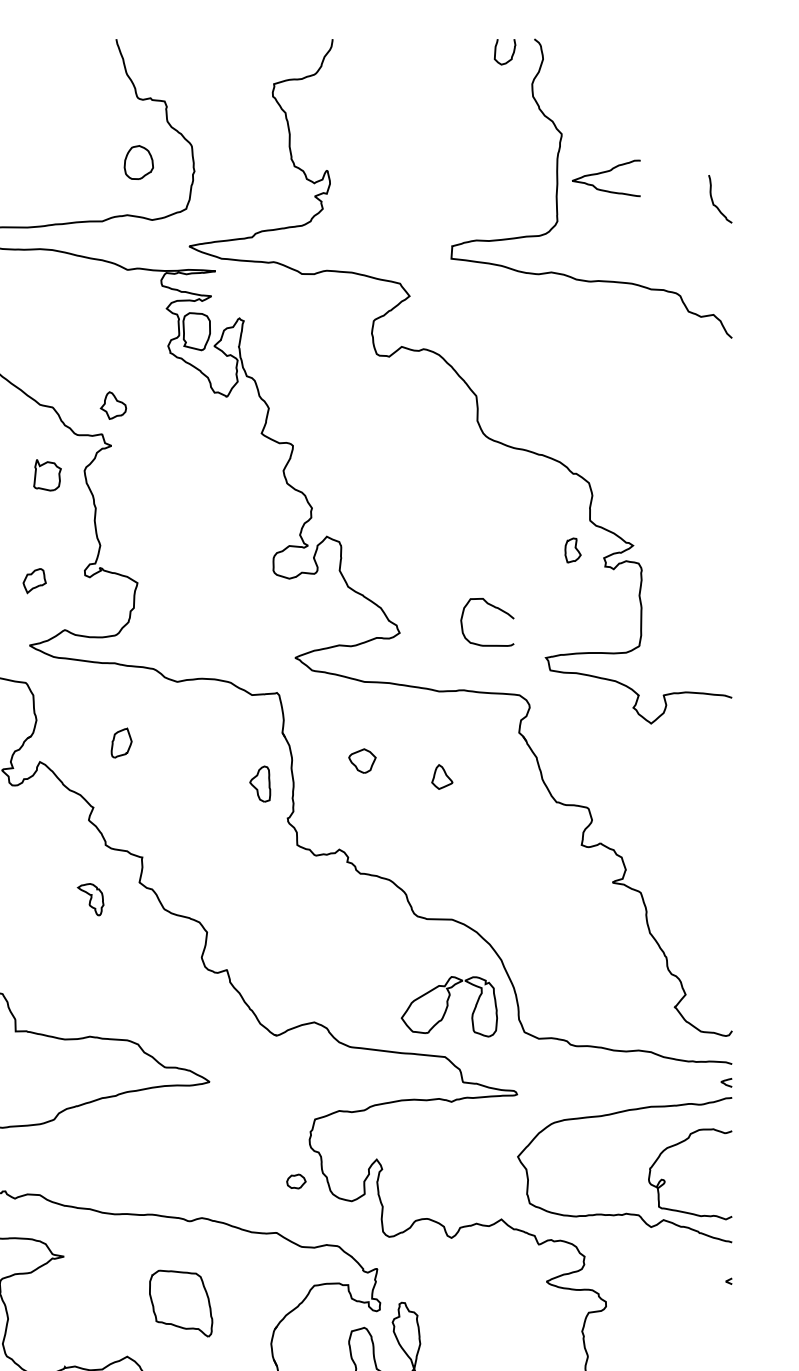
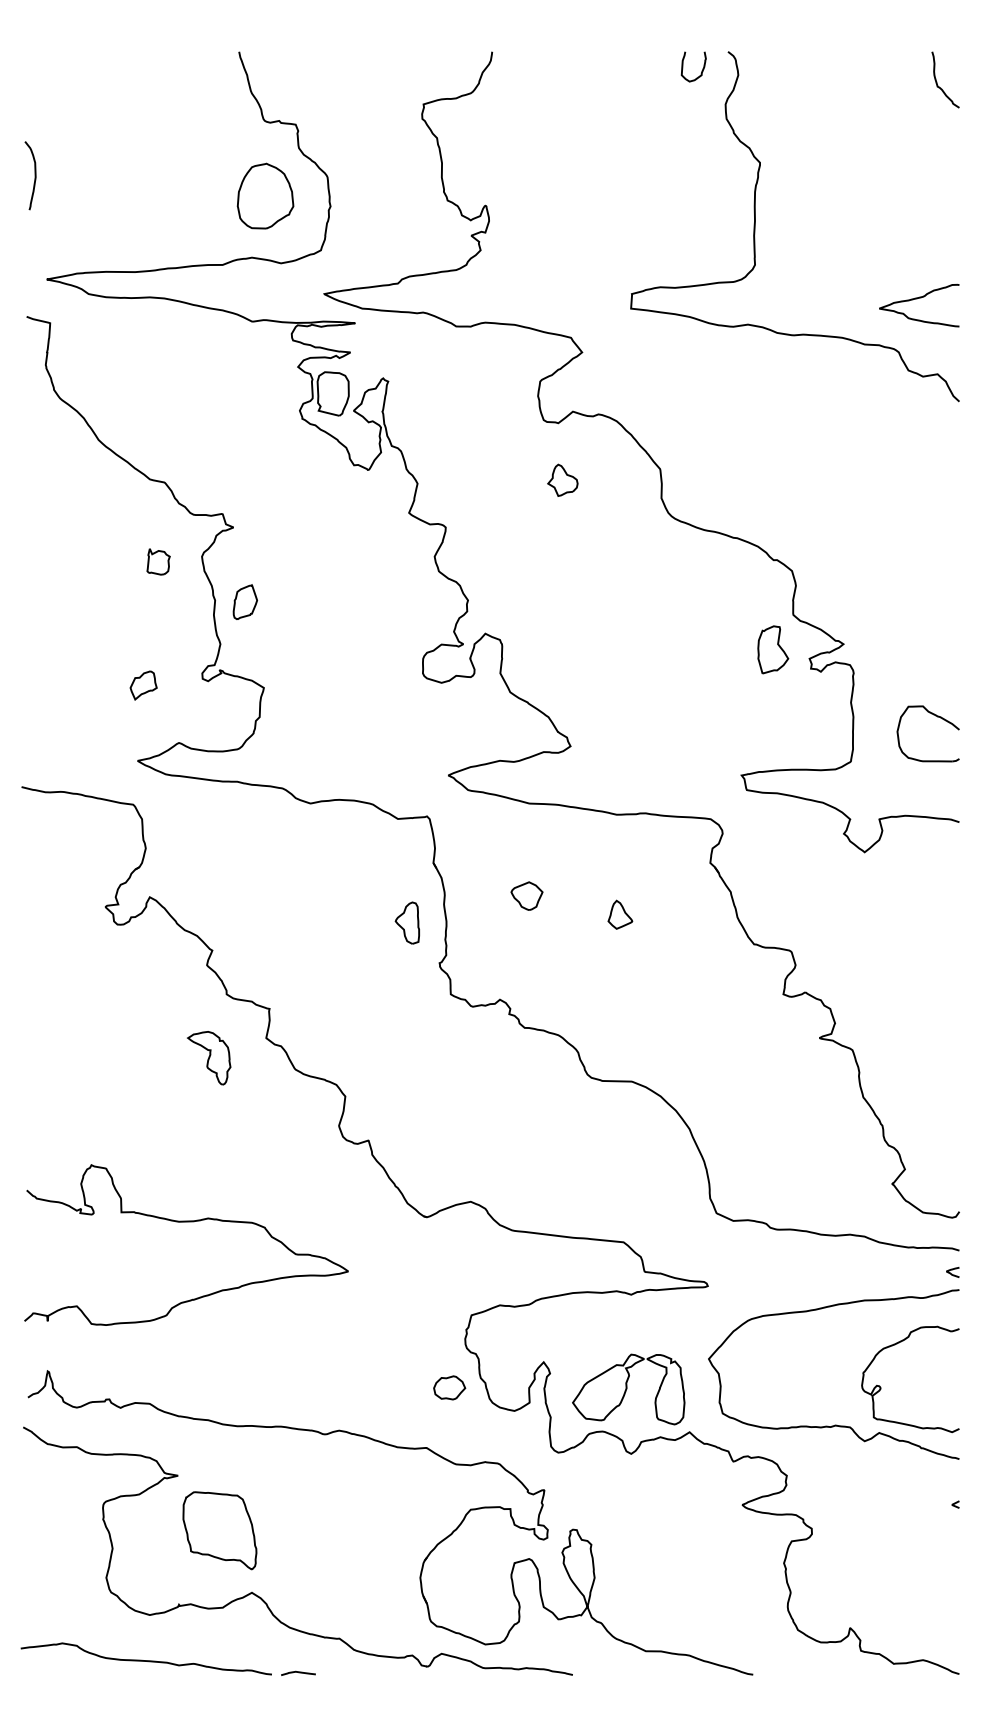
part: (138, 162) -> (265, 195), size x1.67
curve: (604, 173) -> (917, 299), moved
curve: (713, 200) -> (937, 81), moved
part: (113, 404) -> (562, 479), moved
part: (47, 474) -> (158, 561), size x0.71
part: (573, 550) -> (773, 649), size x1.67
part: (493, 607) -> (935, 716), moved
part: (120, 742) -> (244, 601), moved
part: (90, 899) -> (209, 1058), size x1.43
part: (449, 1006) -> (628, 1389), moved
part: (296, 1181) -> (449, 1387), size x1.43
part: (180, 1303) -> (219, 1530), moved

